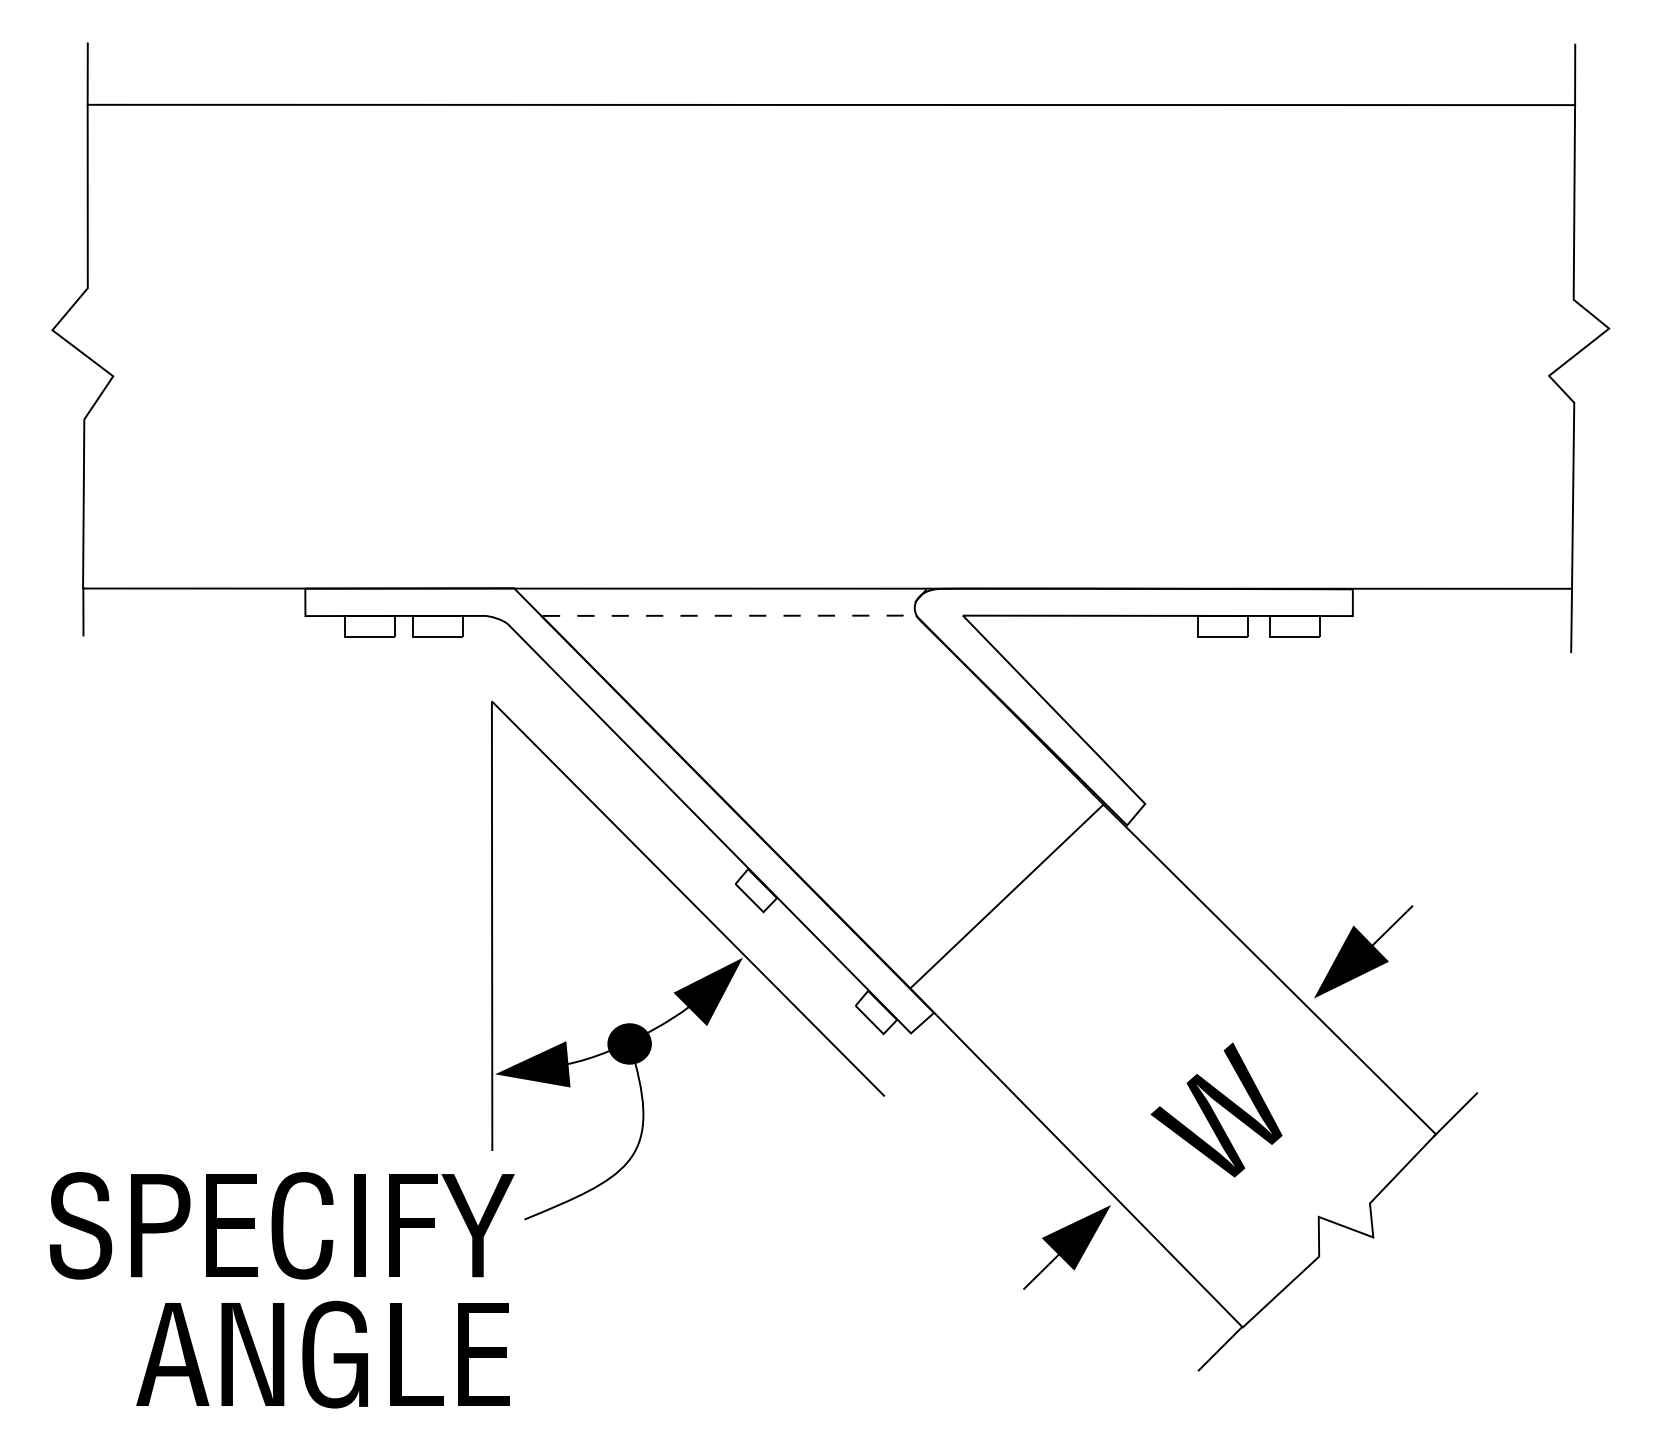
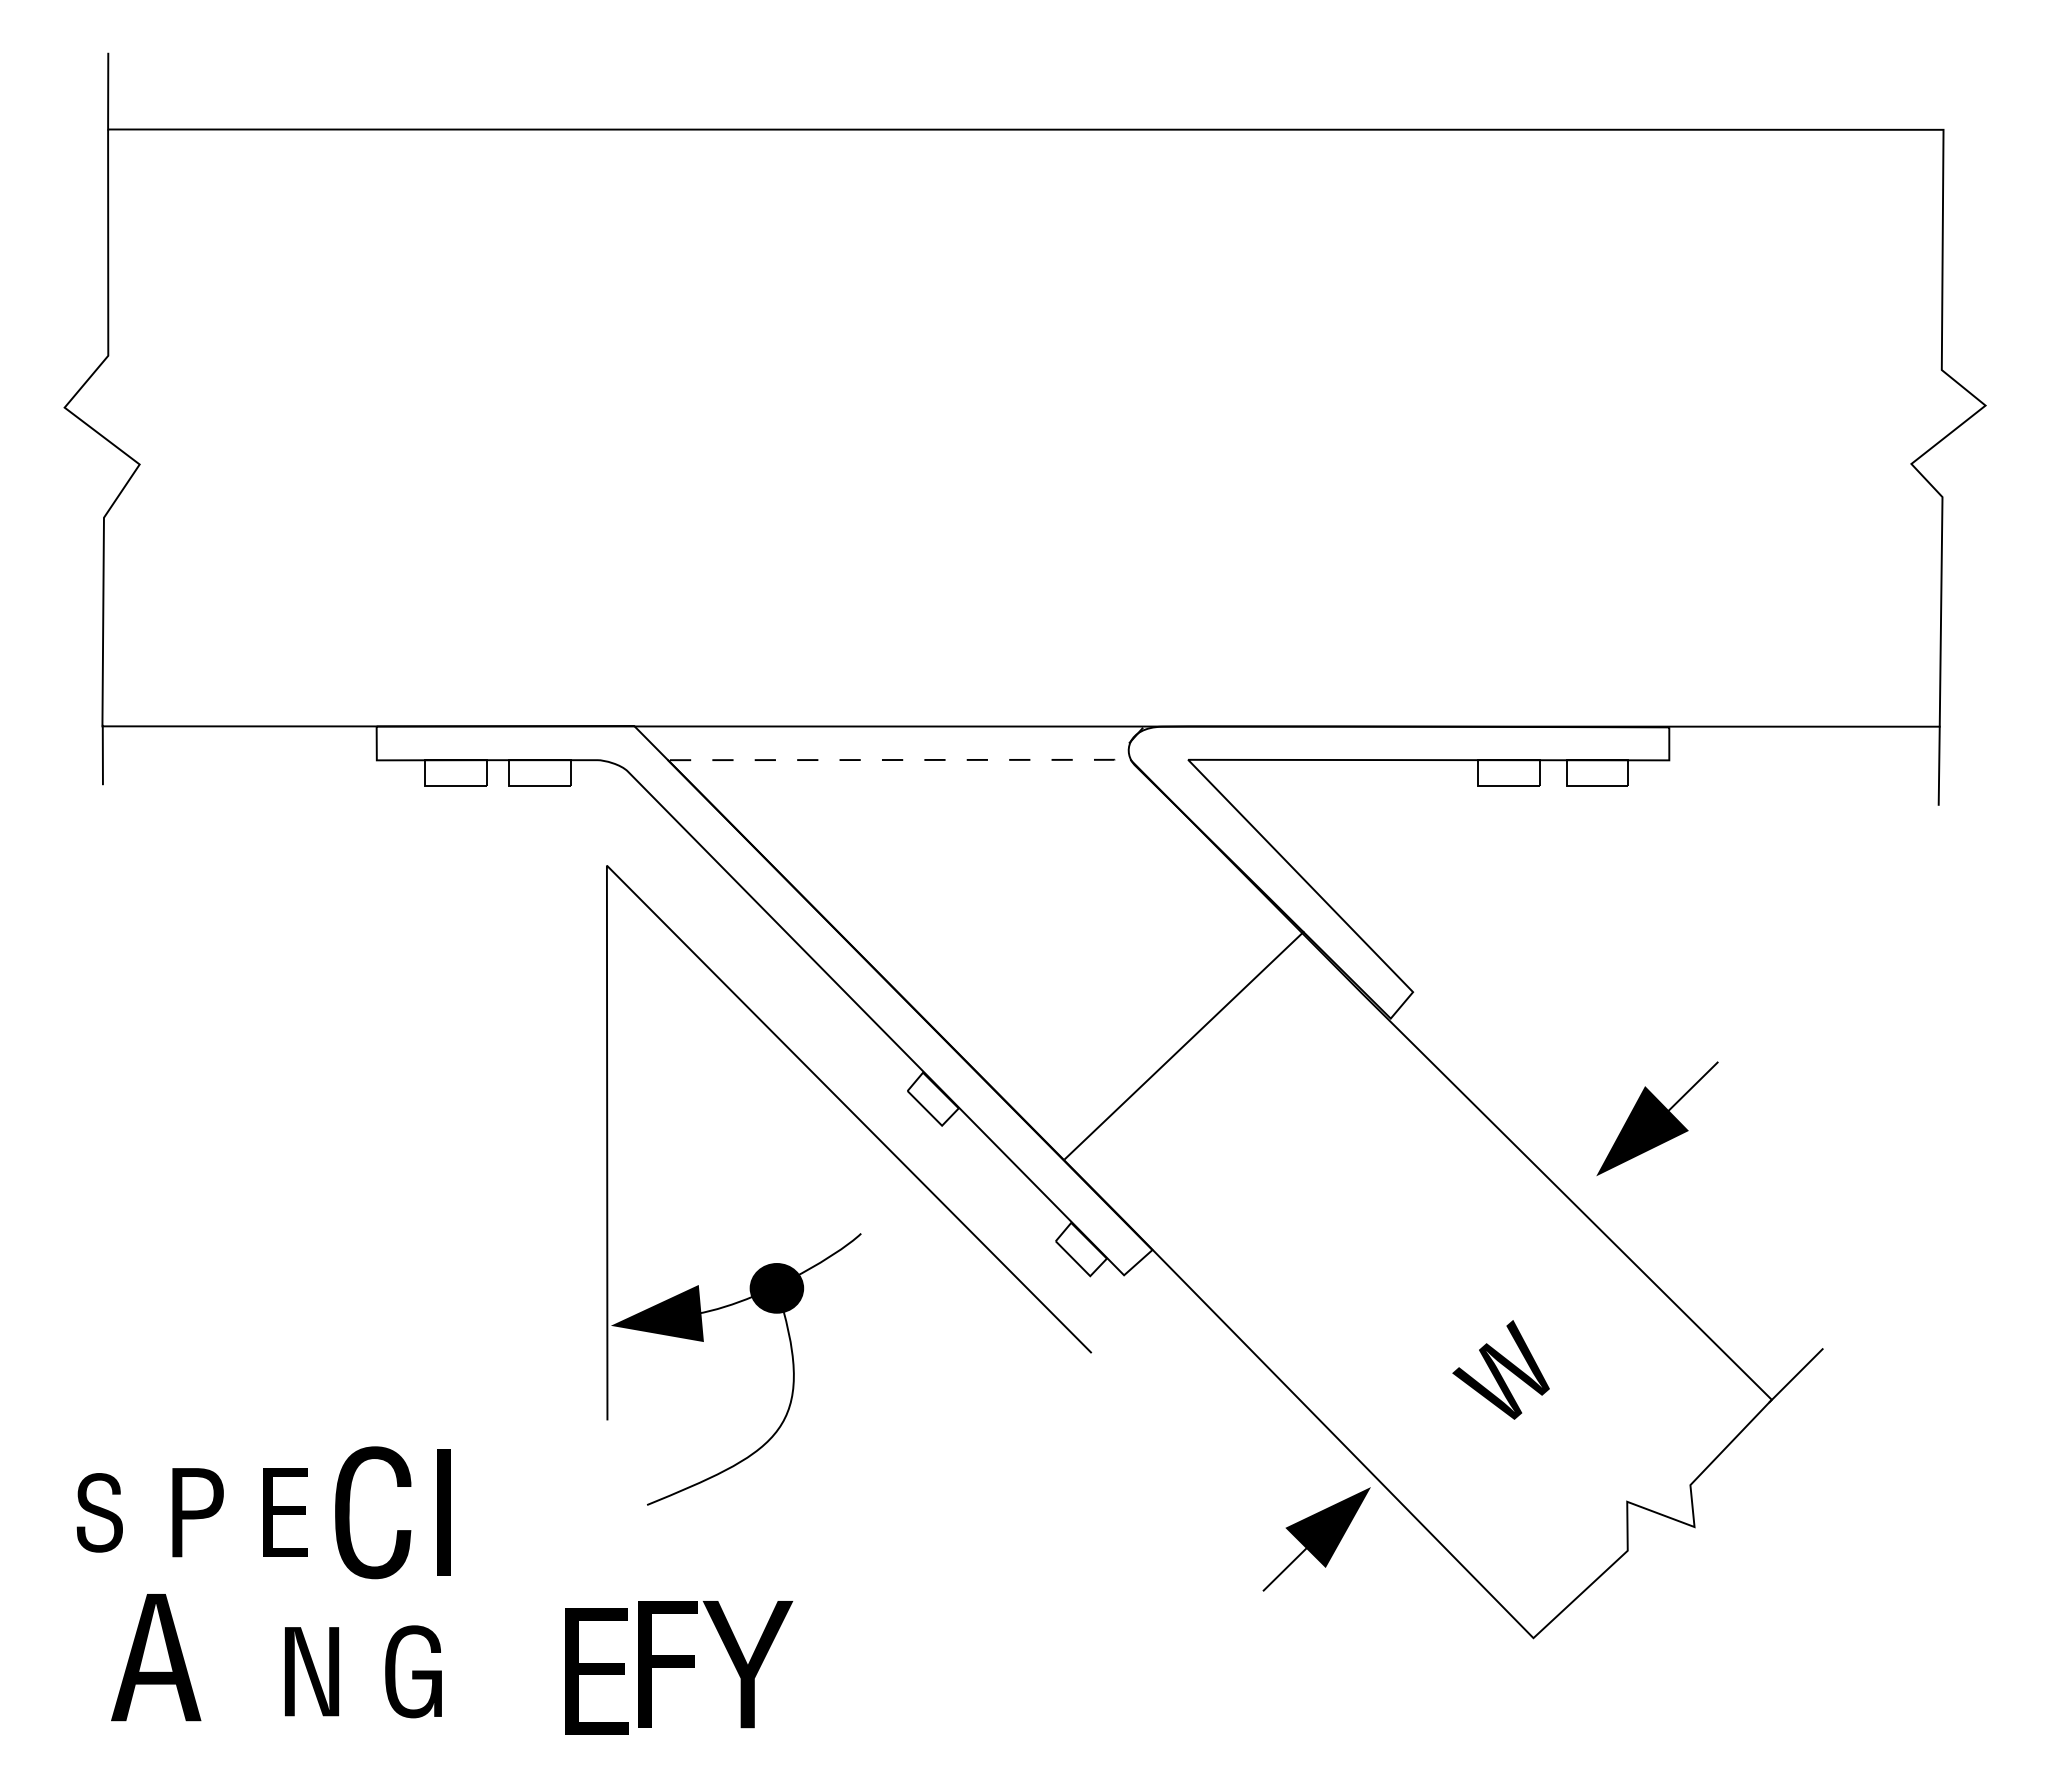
line: (1575, 74) -> (1943, 92), removed
line: (1006, 896) -> (1184, 1045), moved
part: (1363, 951) -> (1657, 1118), moved
fill: (707, 991) -> (873, 1223), removed
part: (1216, 1109) -> (1500, 1369), size x0.6
part: (463, 1219) -> (729, 1656), moved
part: (80, 1225) -> (99, 1512), size x0.6
part: (160, 1225) -> (197, 1512), size x0.7
part: (231, 1225) -> (285, 1512), size x0.7
line: (1220, 1348) -> (1505, 1664), removed
part: (173, 1354) -> (156, 1657), moved
part: (252, 1354) -> (311, 1671), size x0.7
part: (335, 1354) -> (413, 1671), size x0.7
part: (401, 1354) -> (495, 1671), removed

